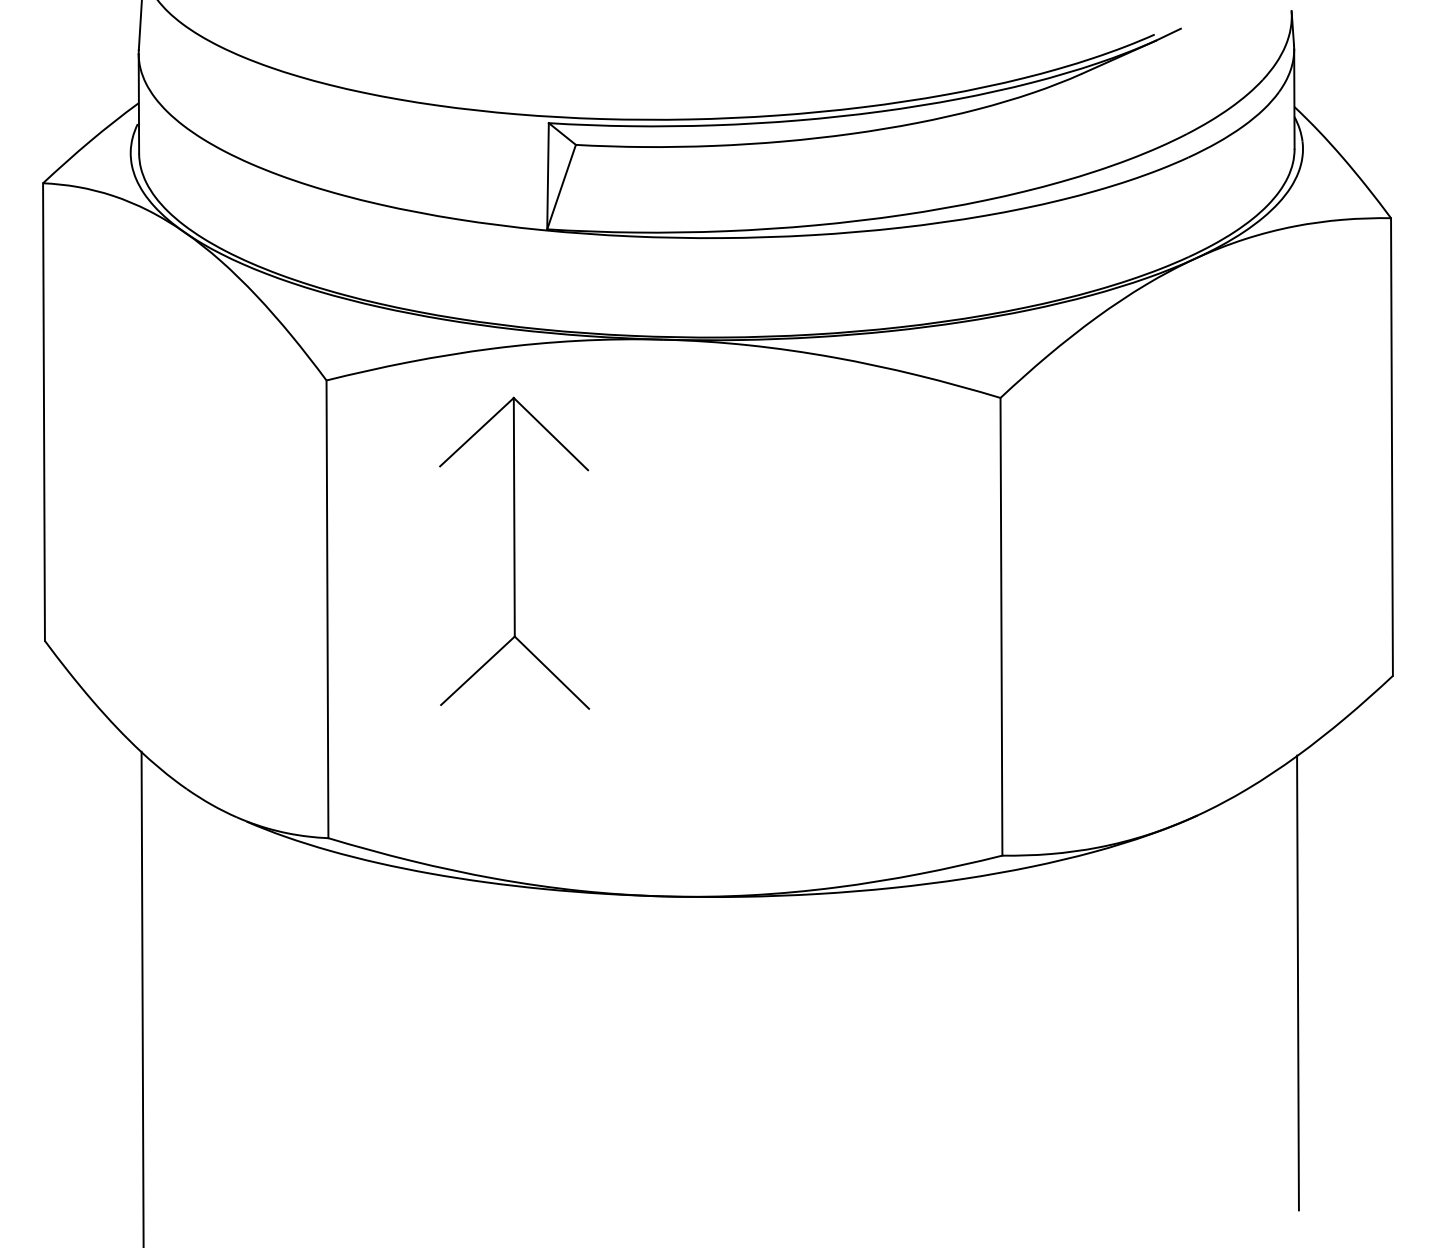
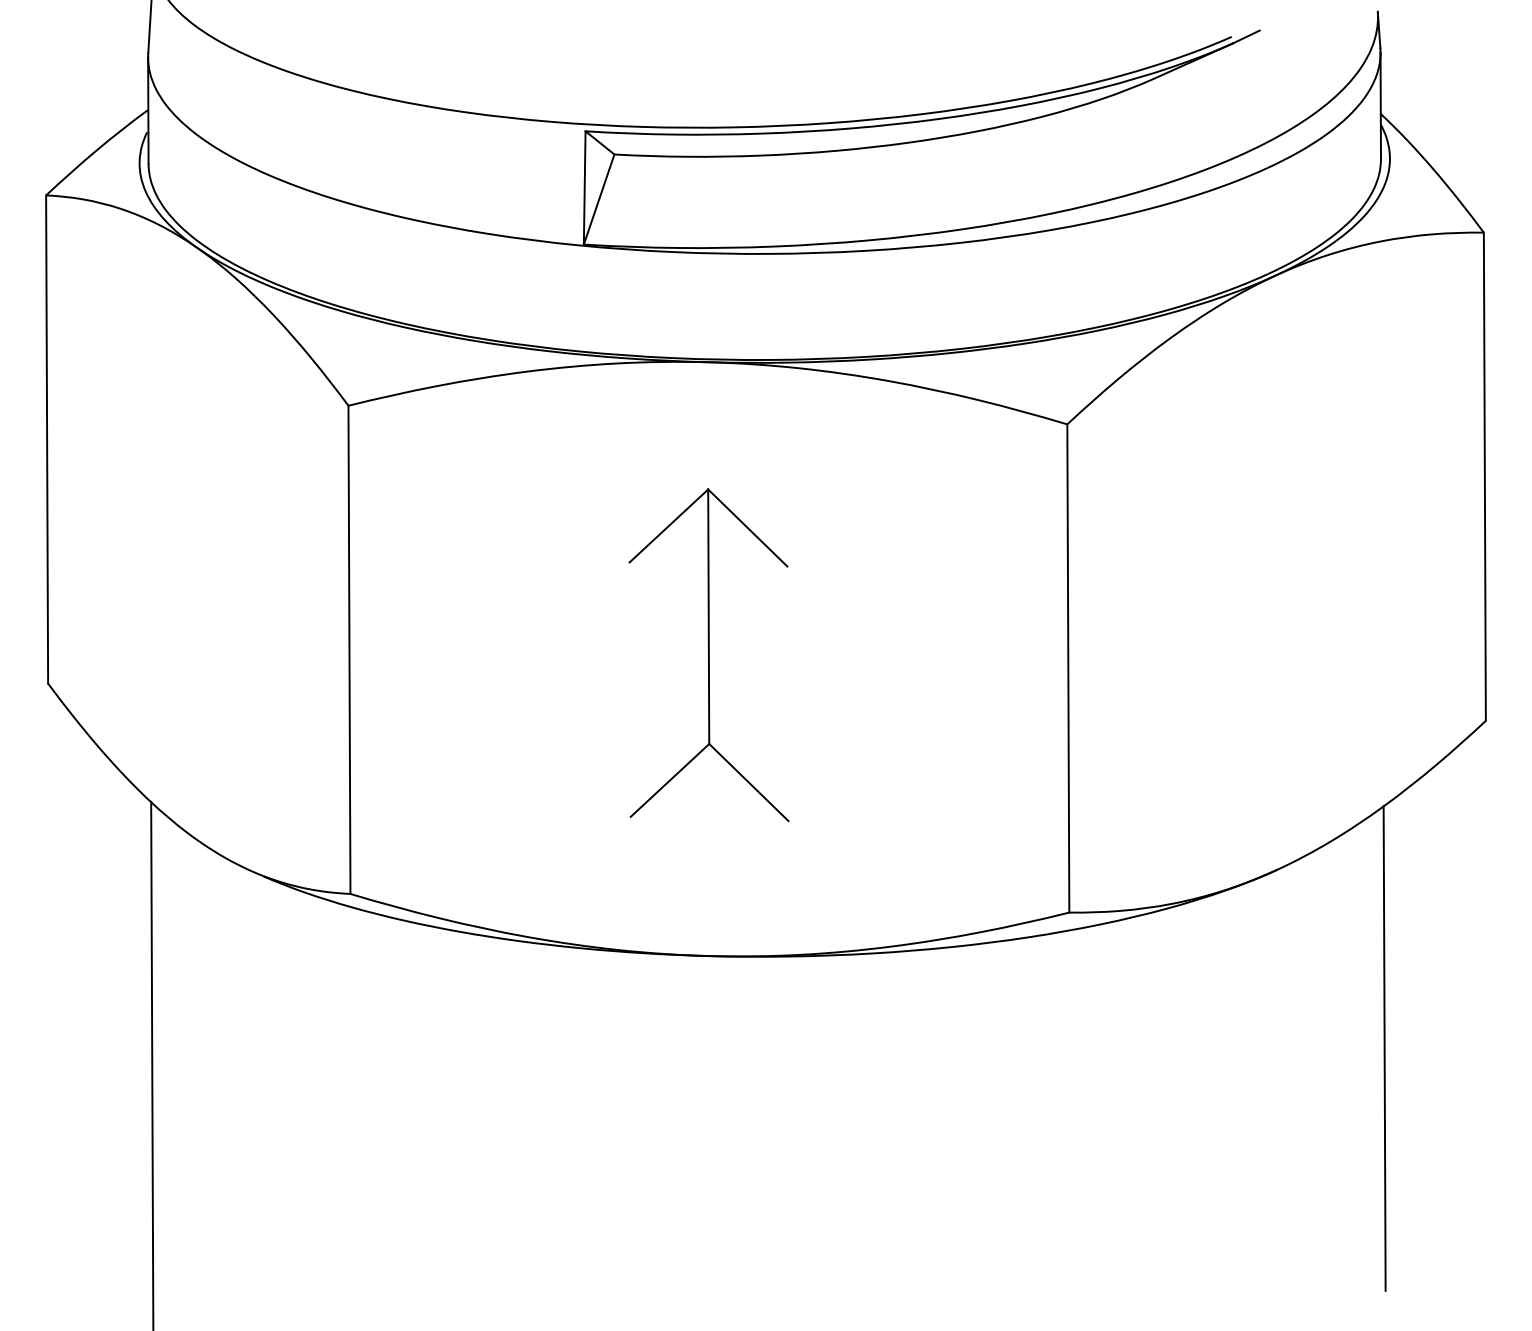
part: (514, 552) -> (708, 654), moved

